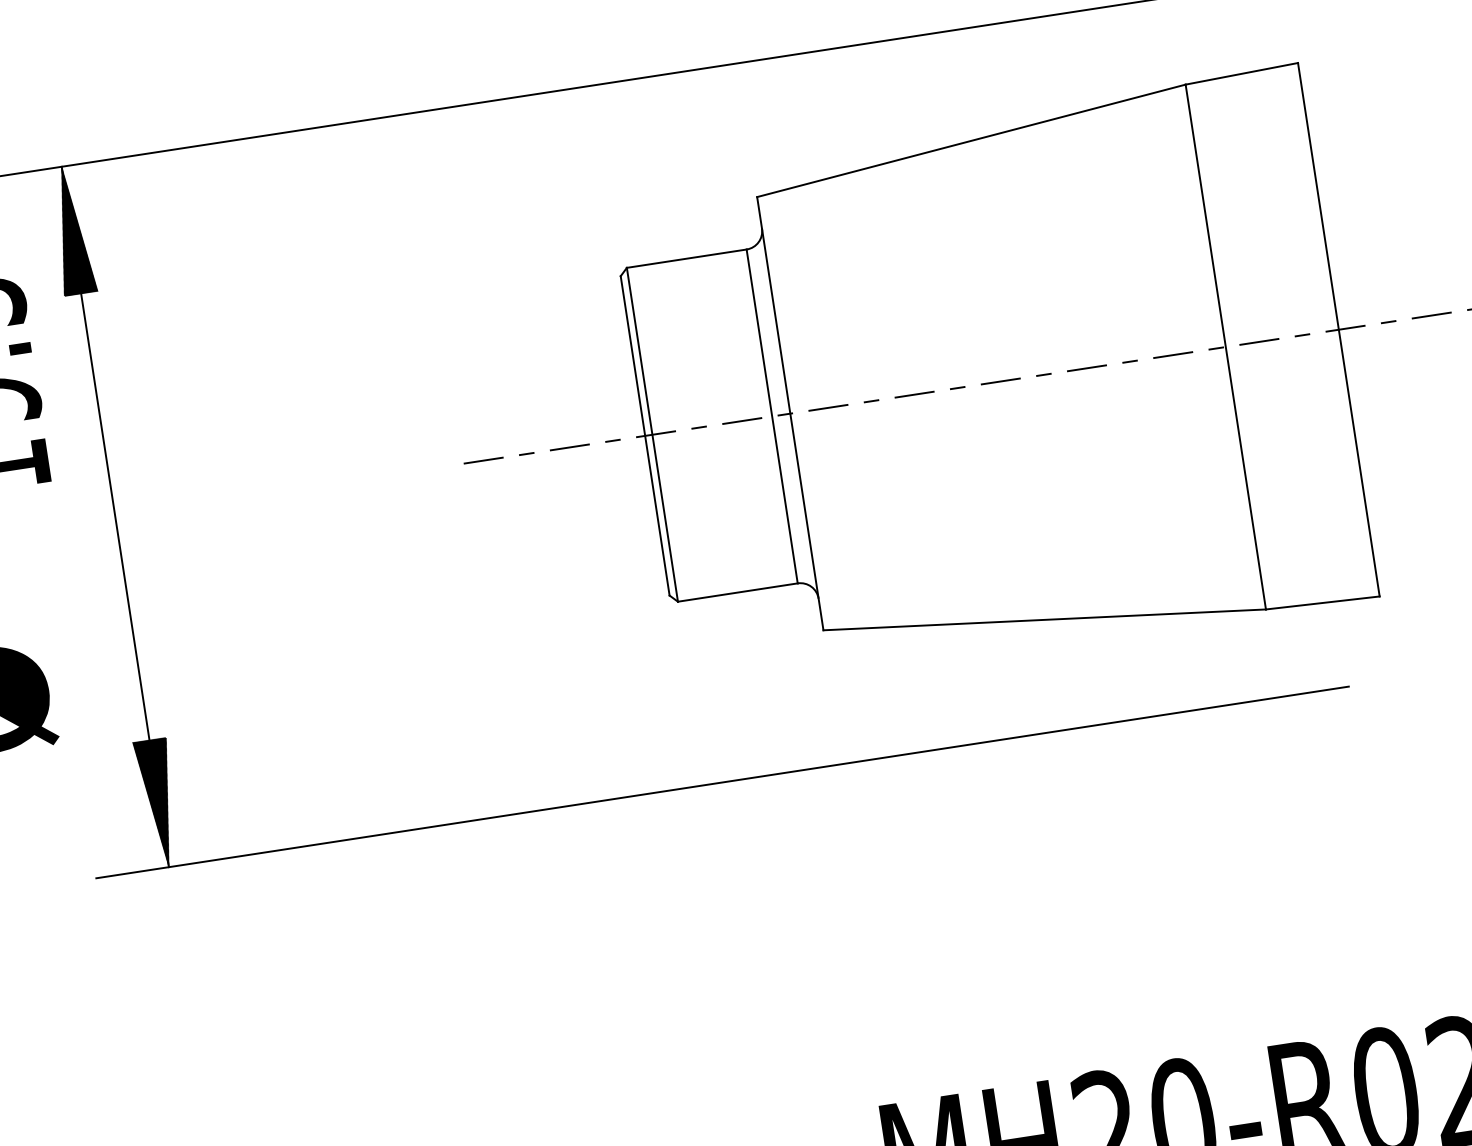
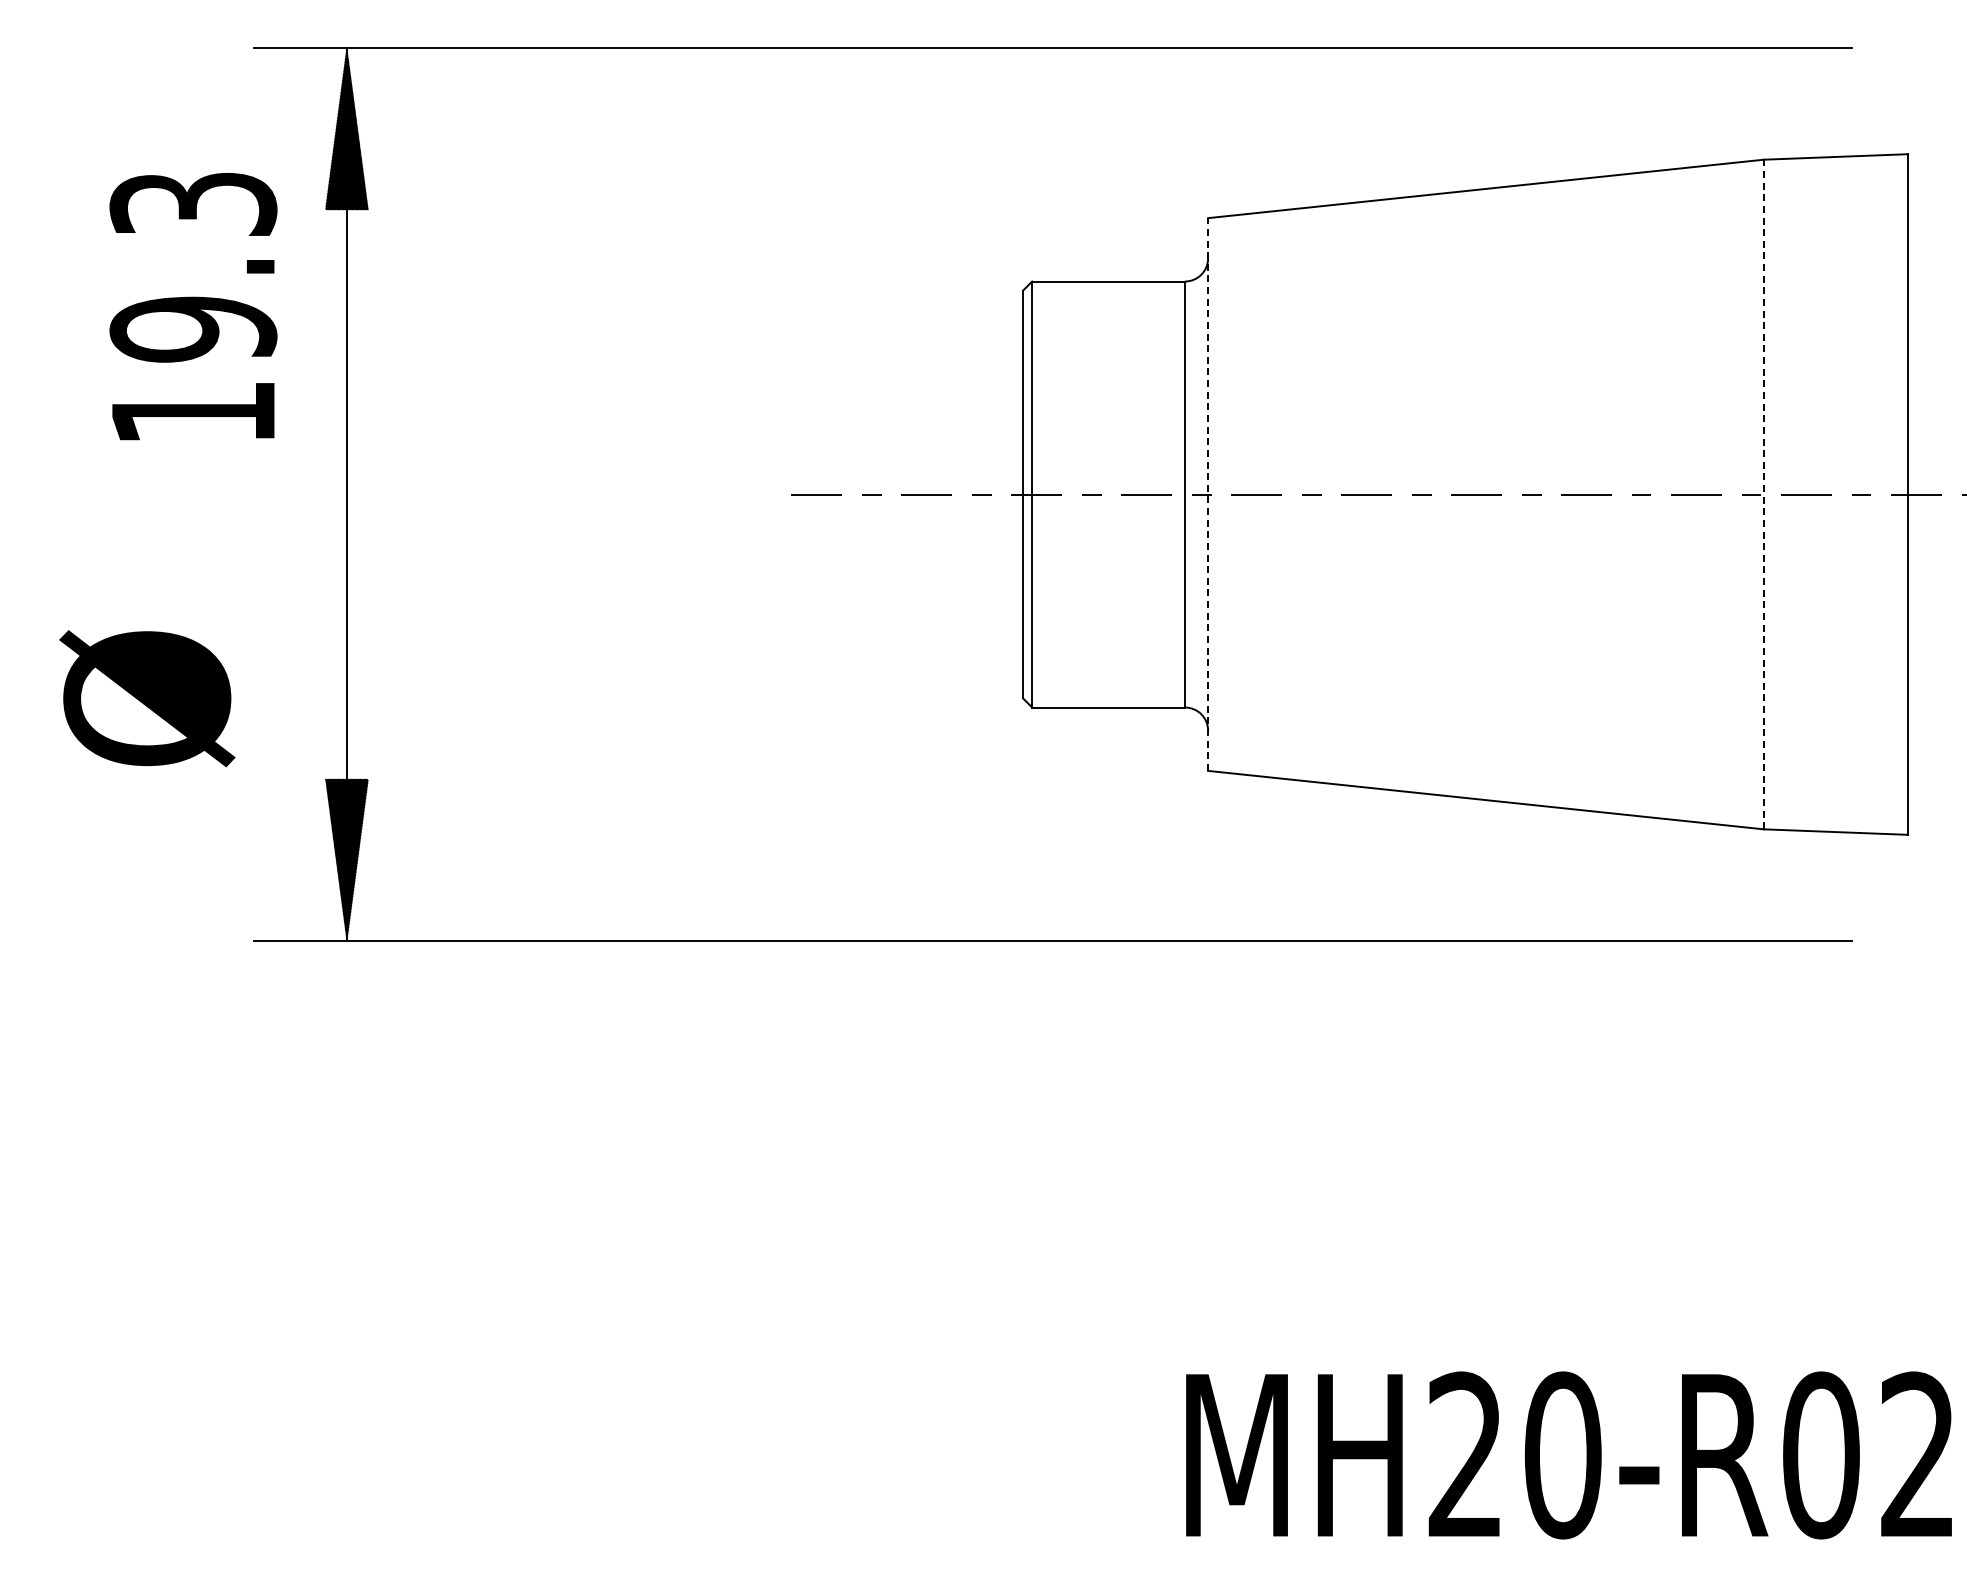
line: (1225, 347) -> (1763, 494), solid -> dashed
line: (790, 413) -> (1208, 494), solid -> dashed

